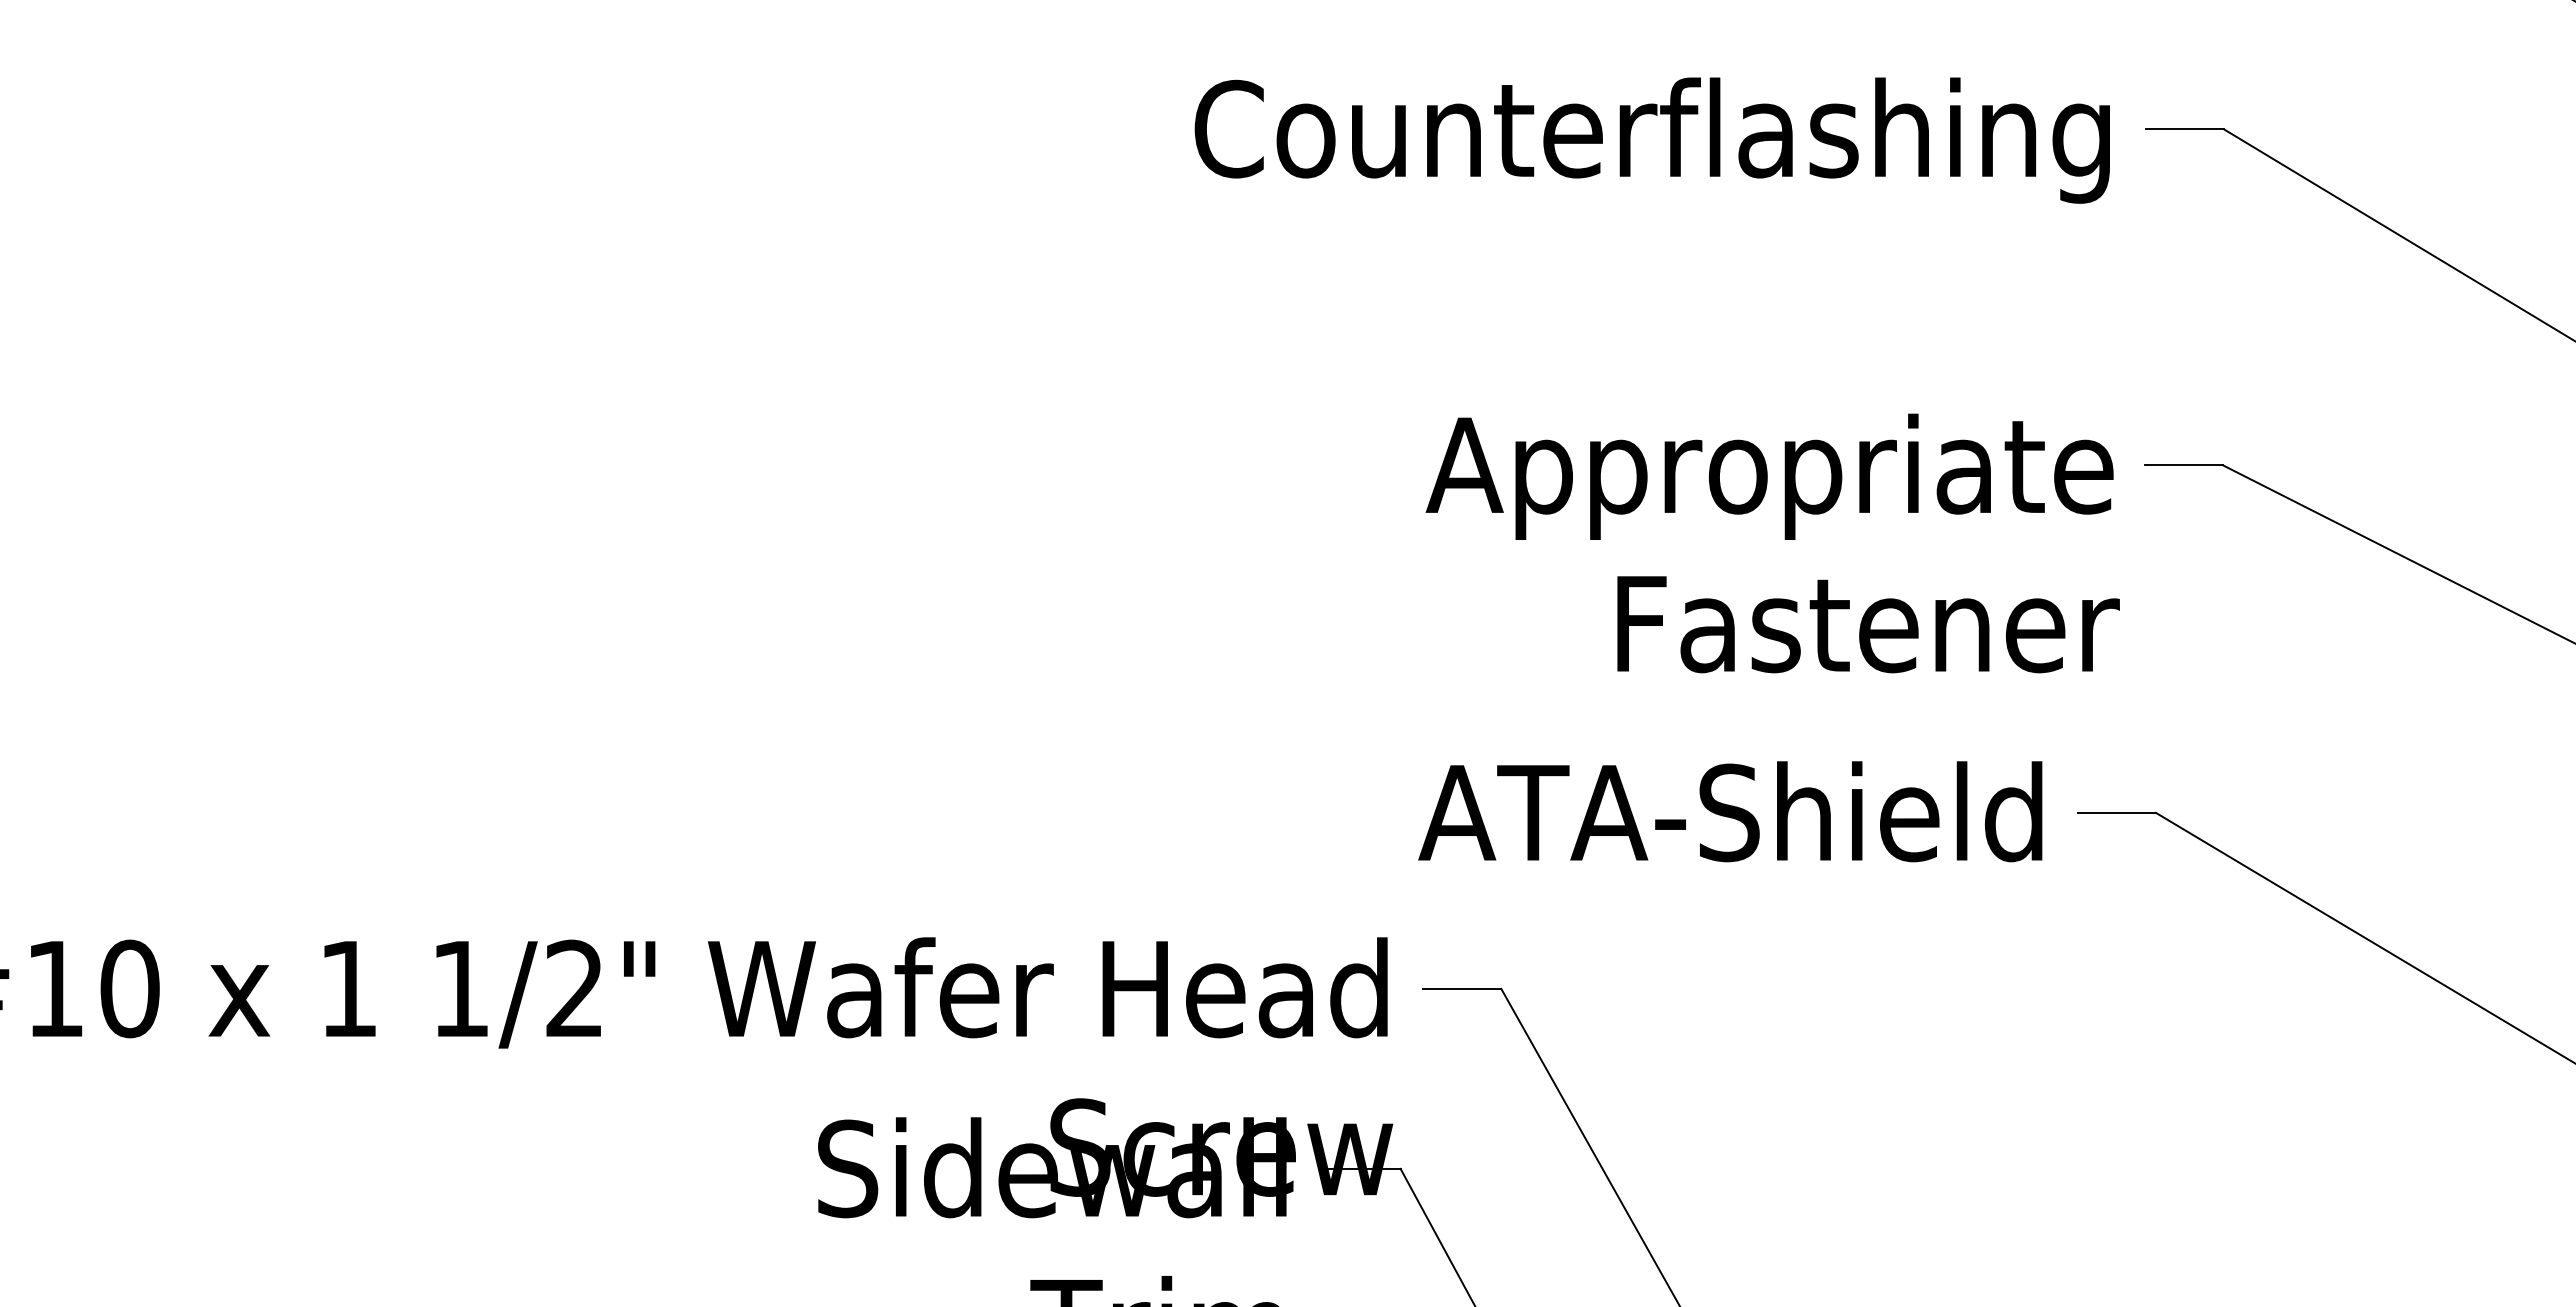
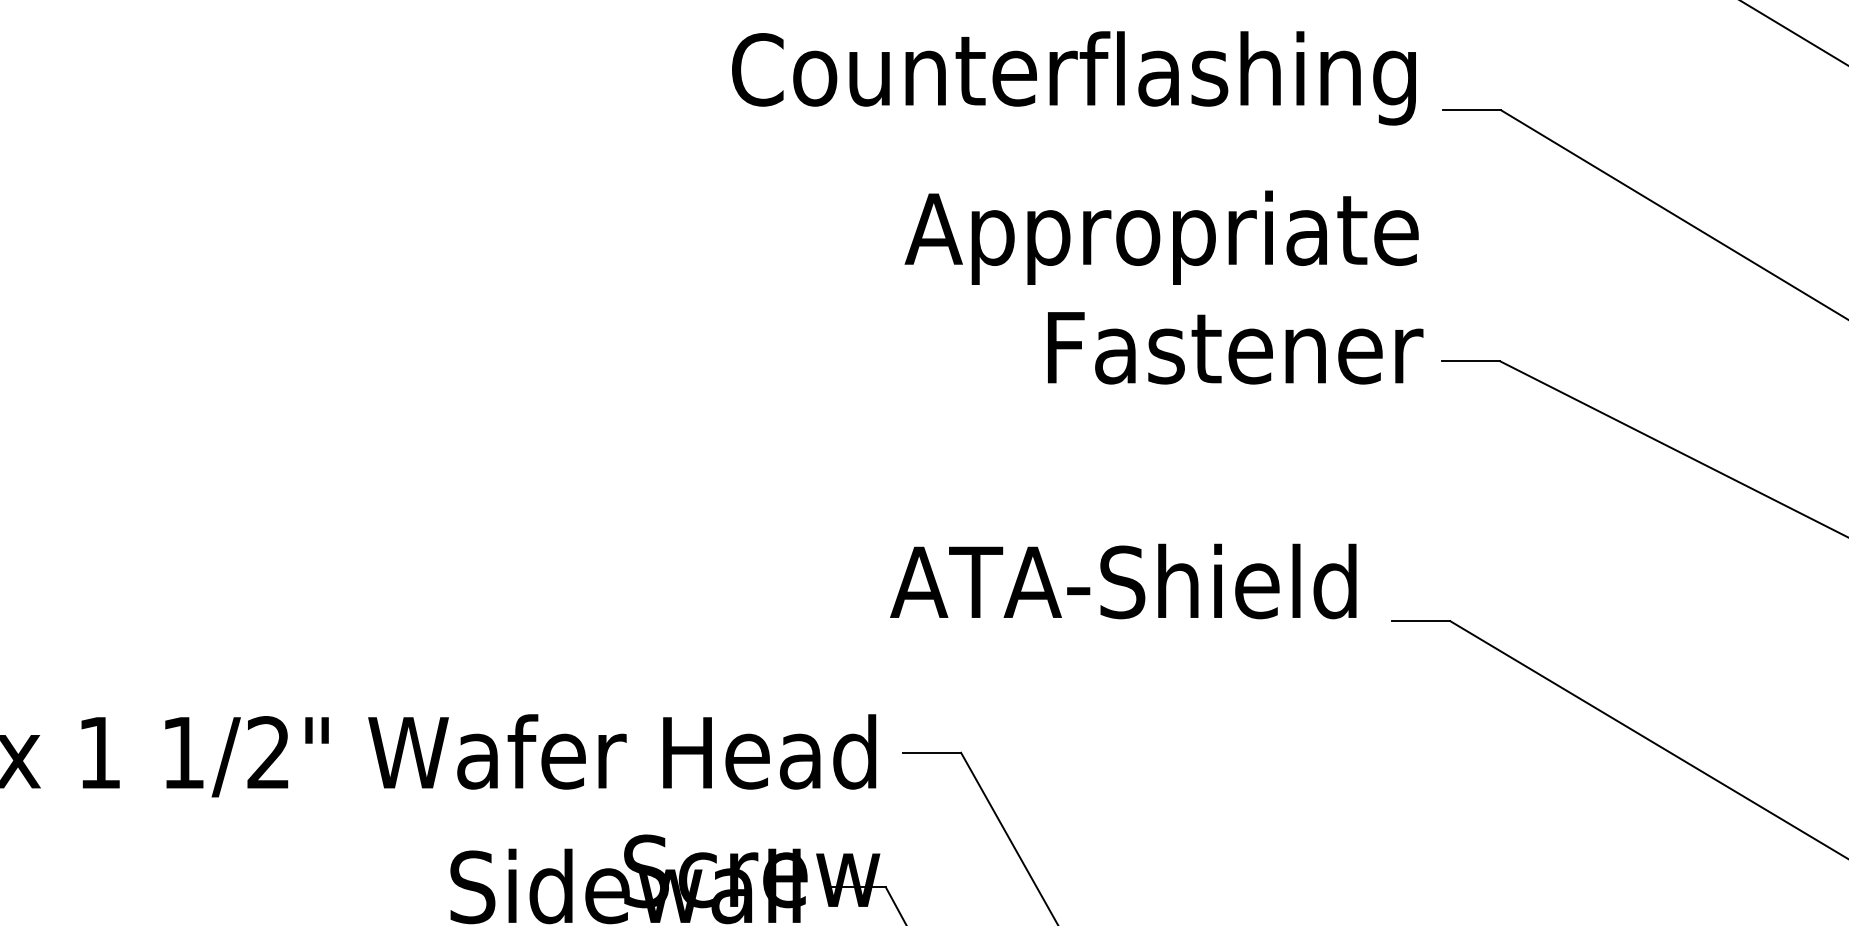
text: (1651, 140) -> (1073, 78), moved
text: (1772, 543) -> (1163, 287), moved
text: (1730, 811) -> (1123, 581), moved

